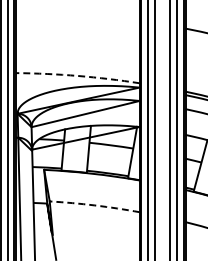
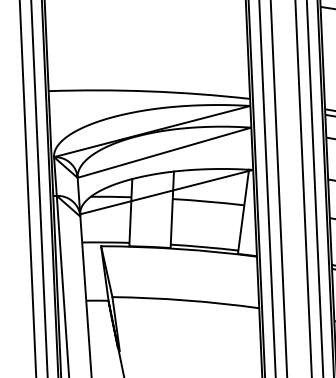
arc: (78, 75) -> (150, 90), dashed -> solid
arc: (94, 205) -> (185, 300), dashed -> solid

